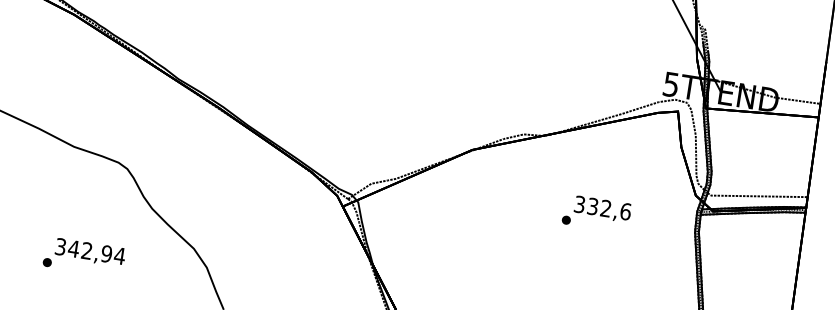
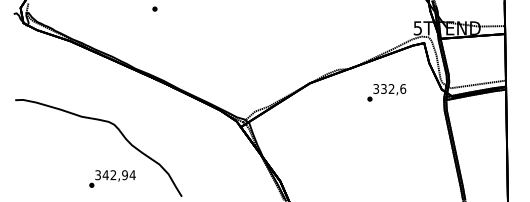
text: (596, 213) -> (386, 92), moved
text: (84, 256) -> (112, 178), moved

